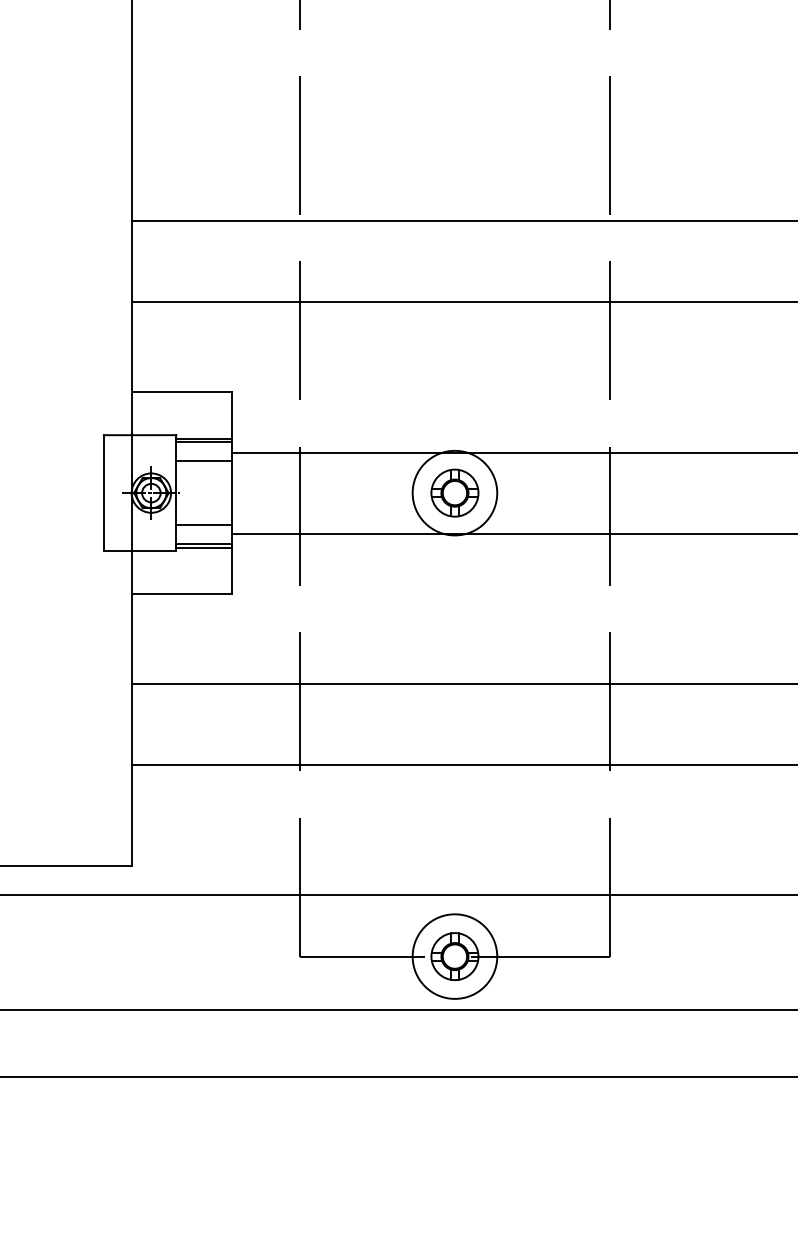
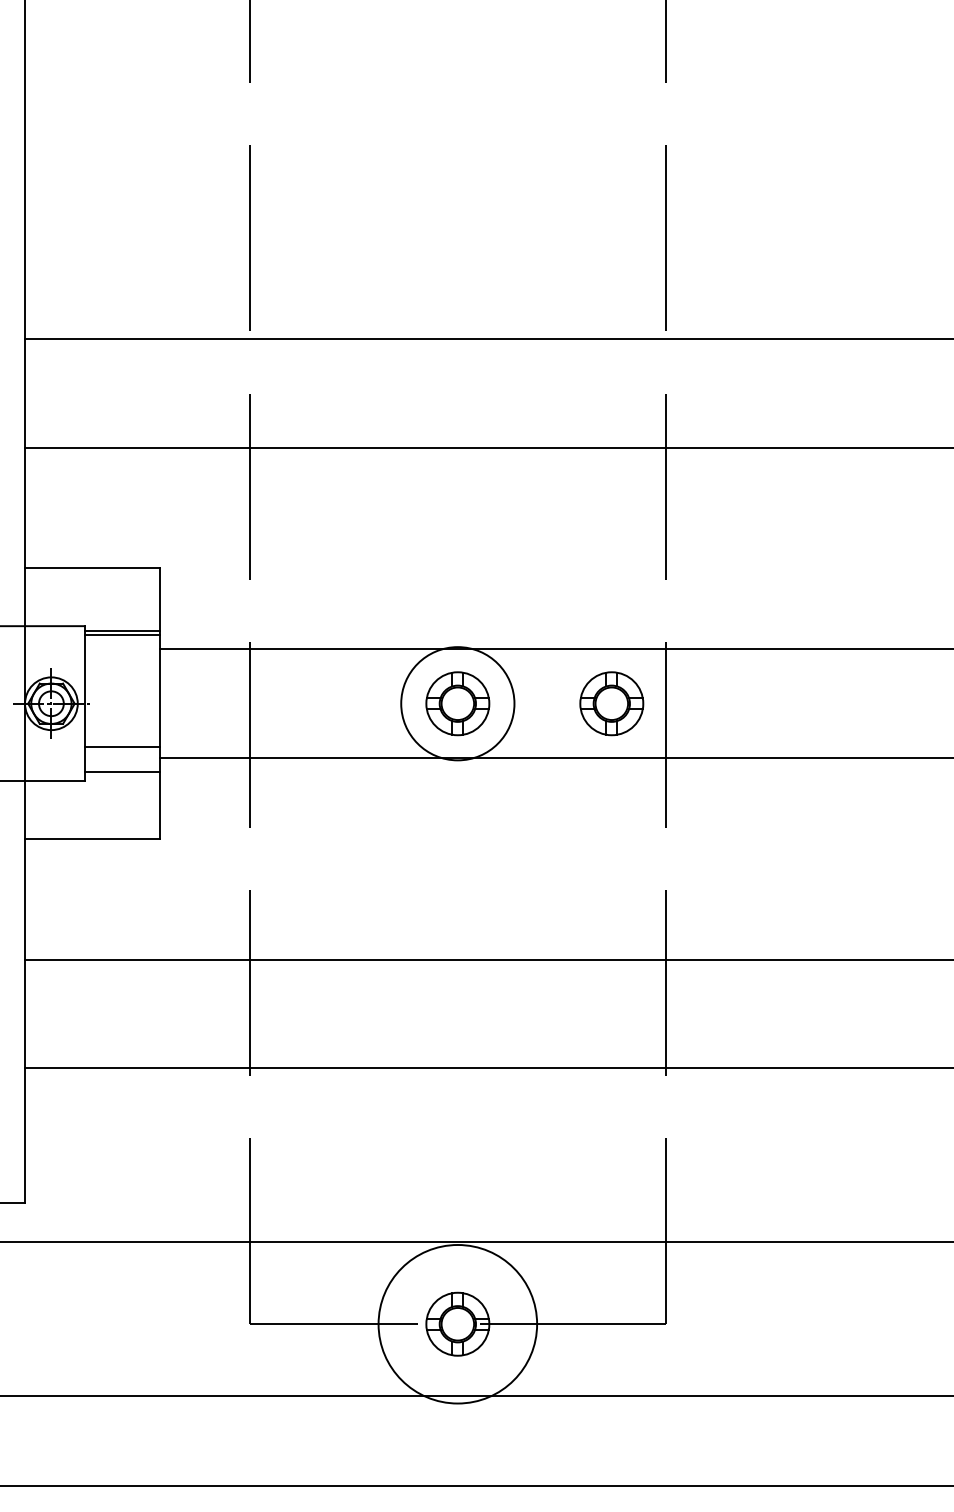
line: (204, 460) -> (122, 660), removed
part: (569, 492) -> (611, 702), added
line: (204, 547) -> (122, 776), removed
circle: (454, 956) -> (457, 1324), size x1.4

